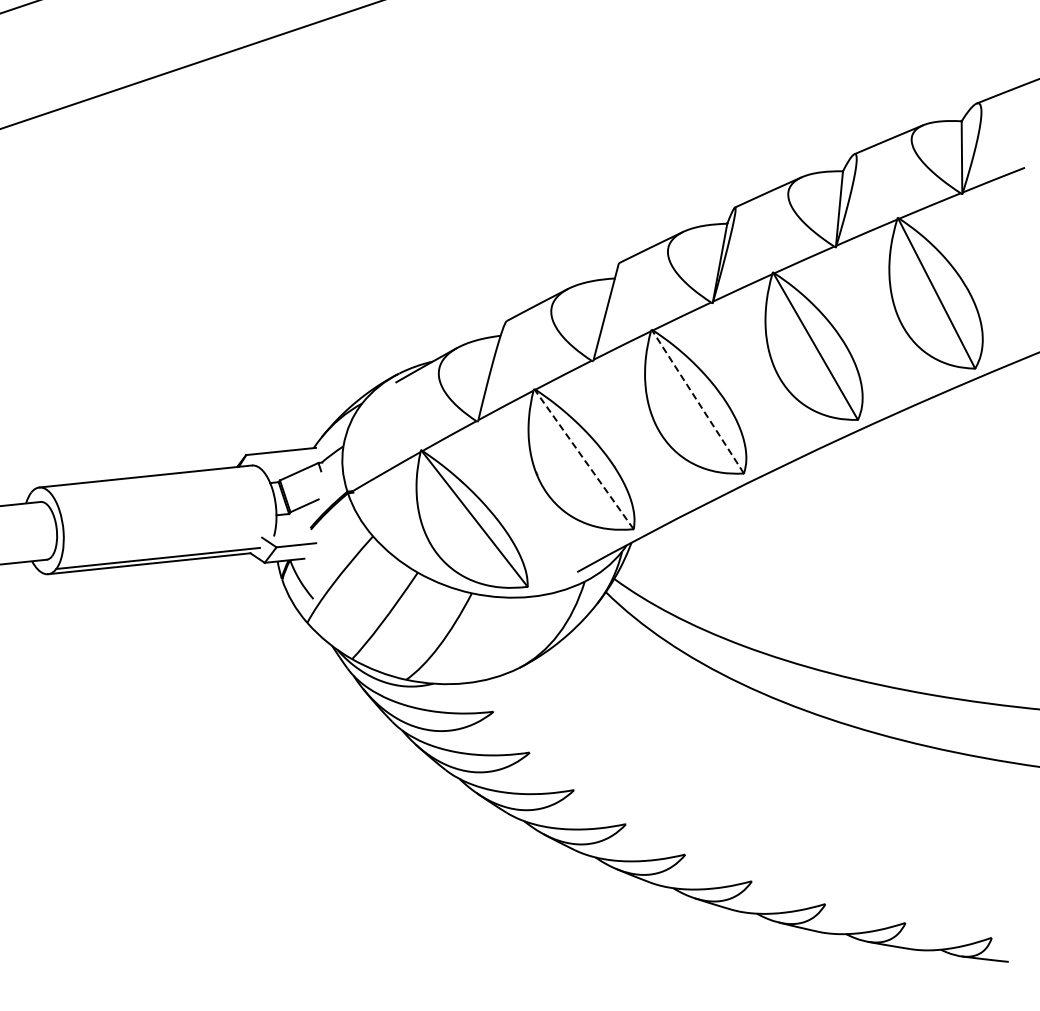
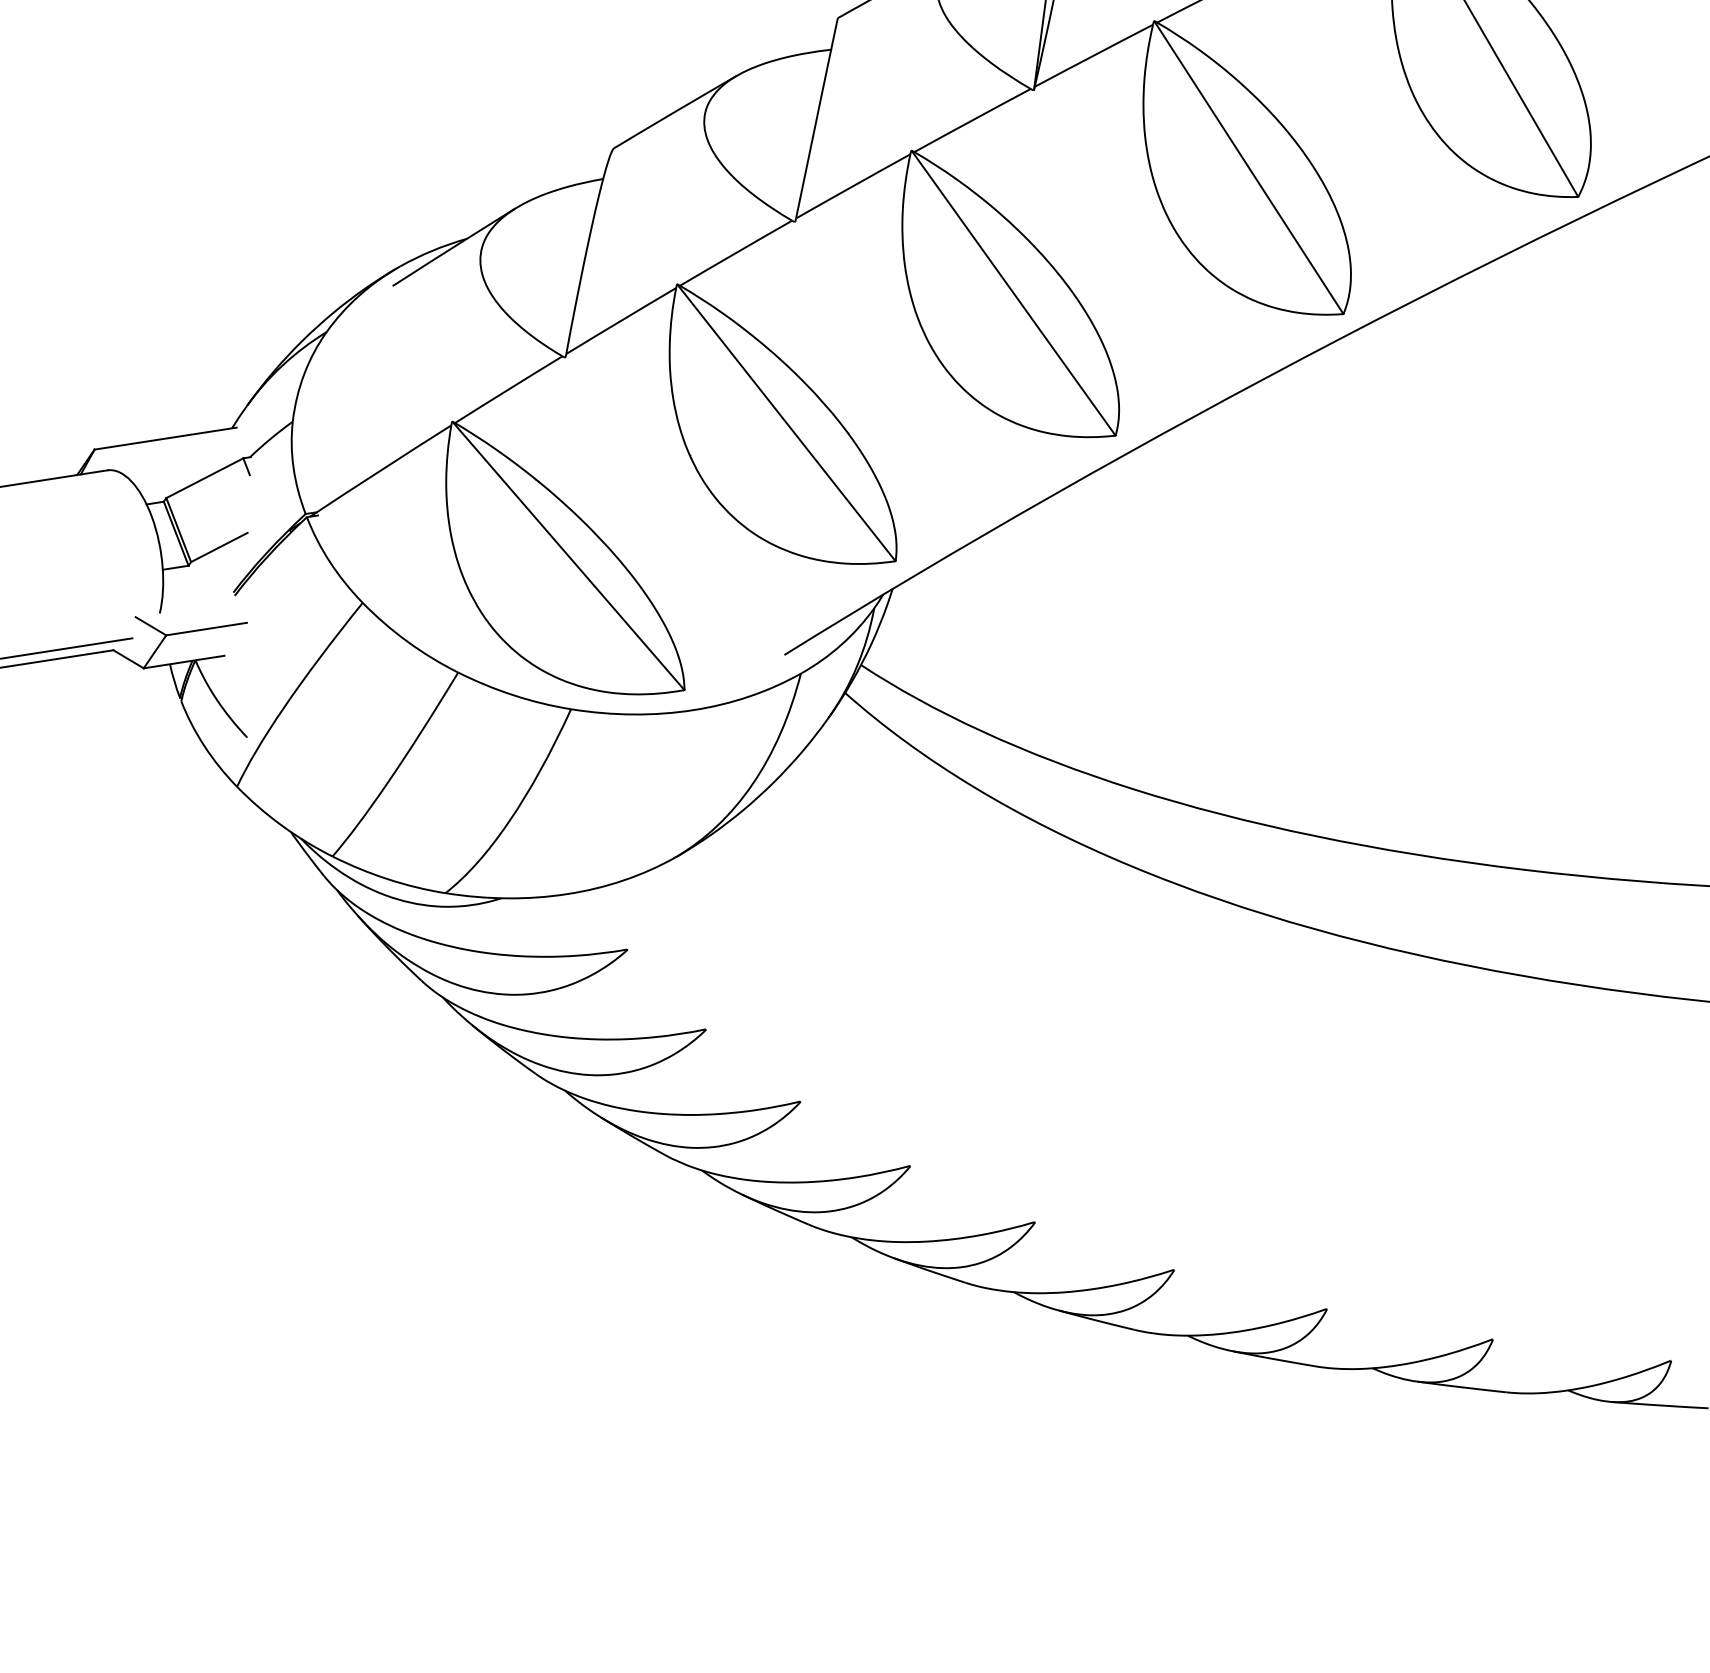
line: (697, 401) -> (1013, 293), dashed -> solid
line: (583, 459) -> (785, 423), dashed -> solid

